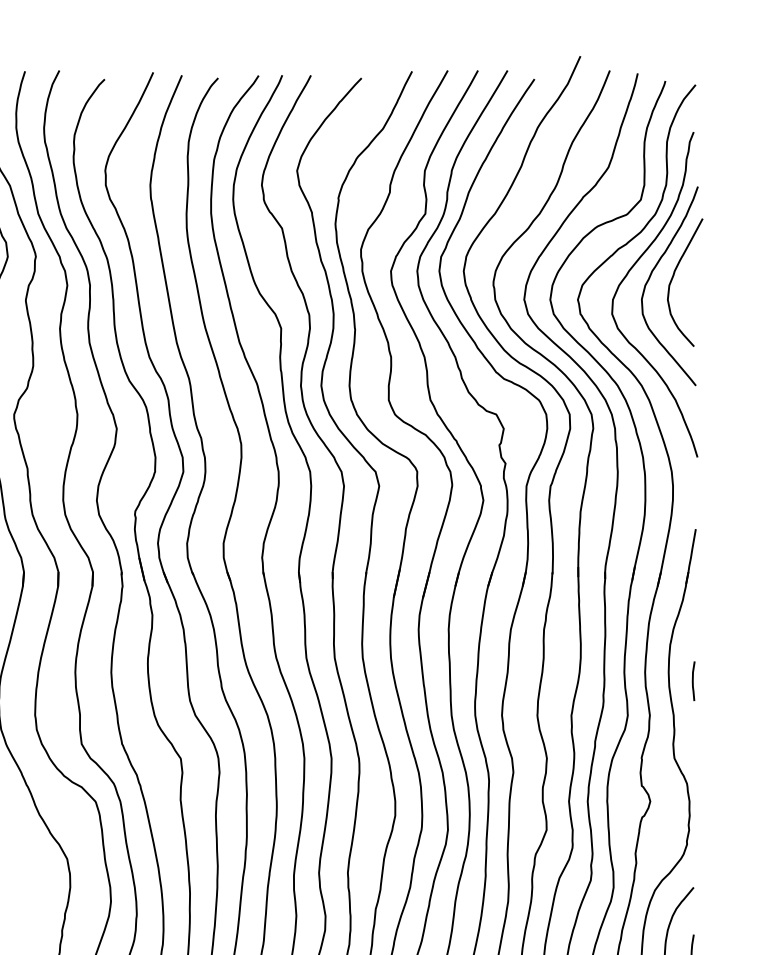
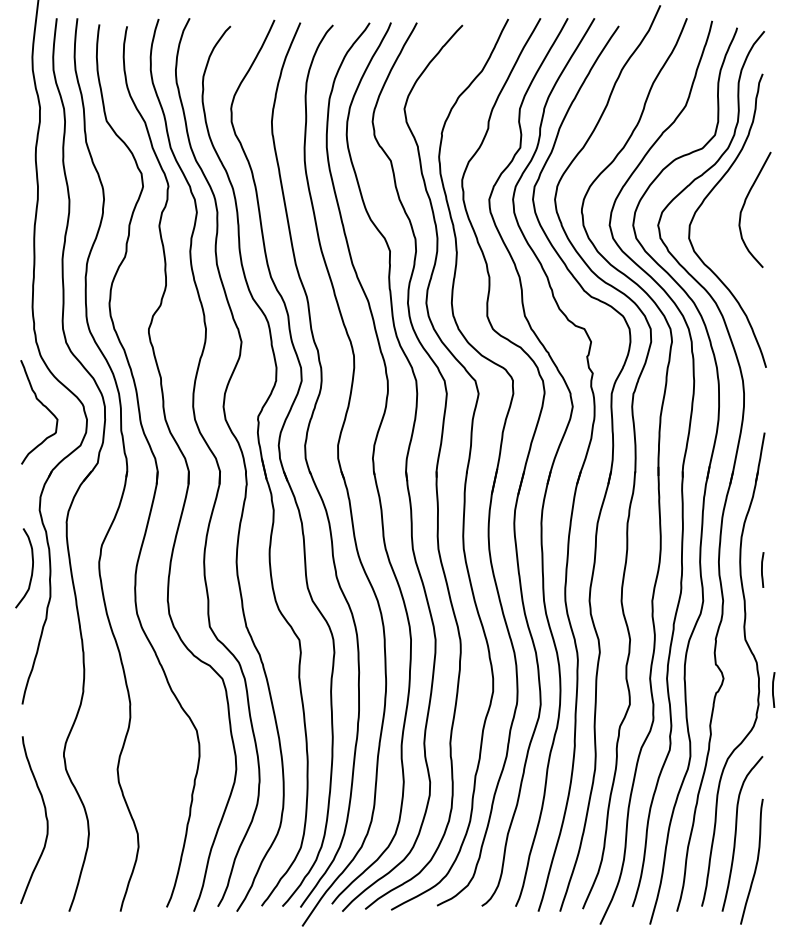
curve: (651, 276) -> (724, 204), removed
line: (705, 813) -> (773, 689), added

